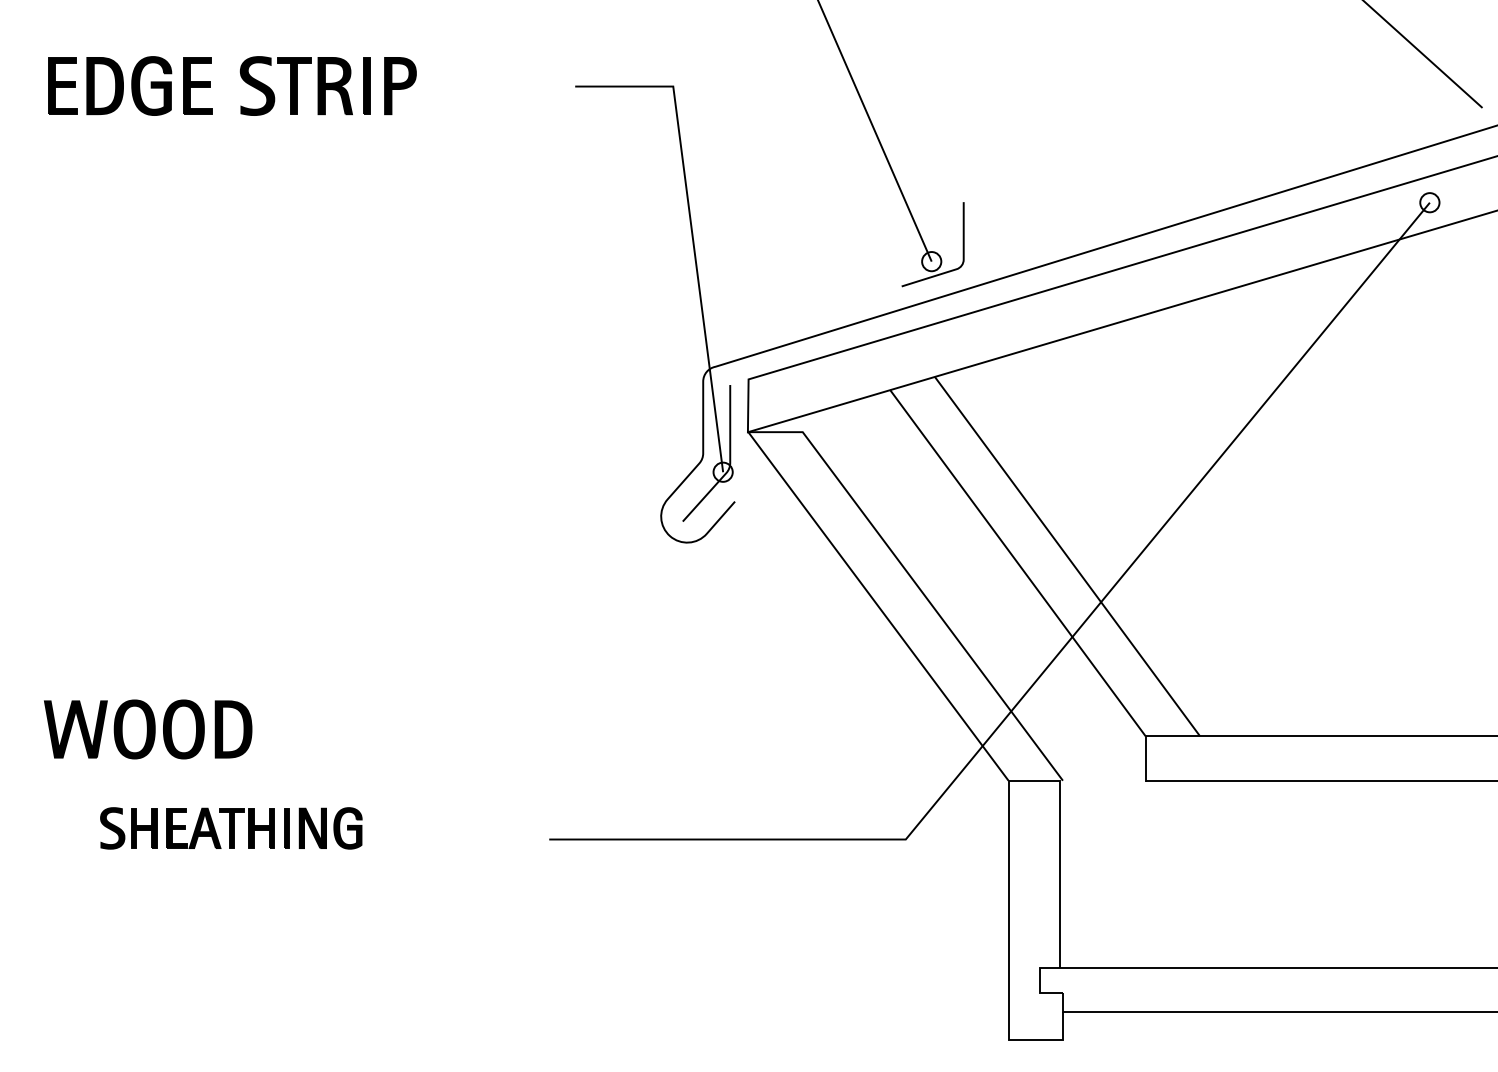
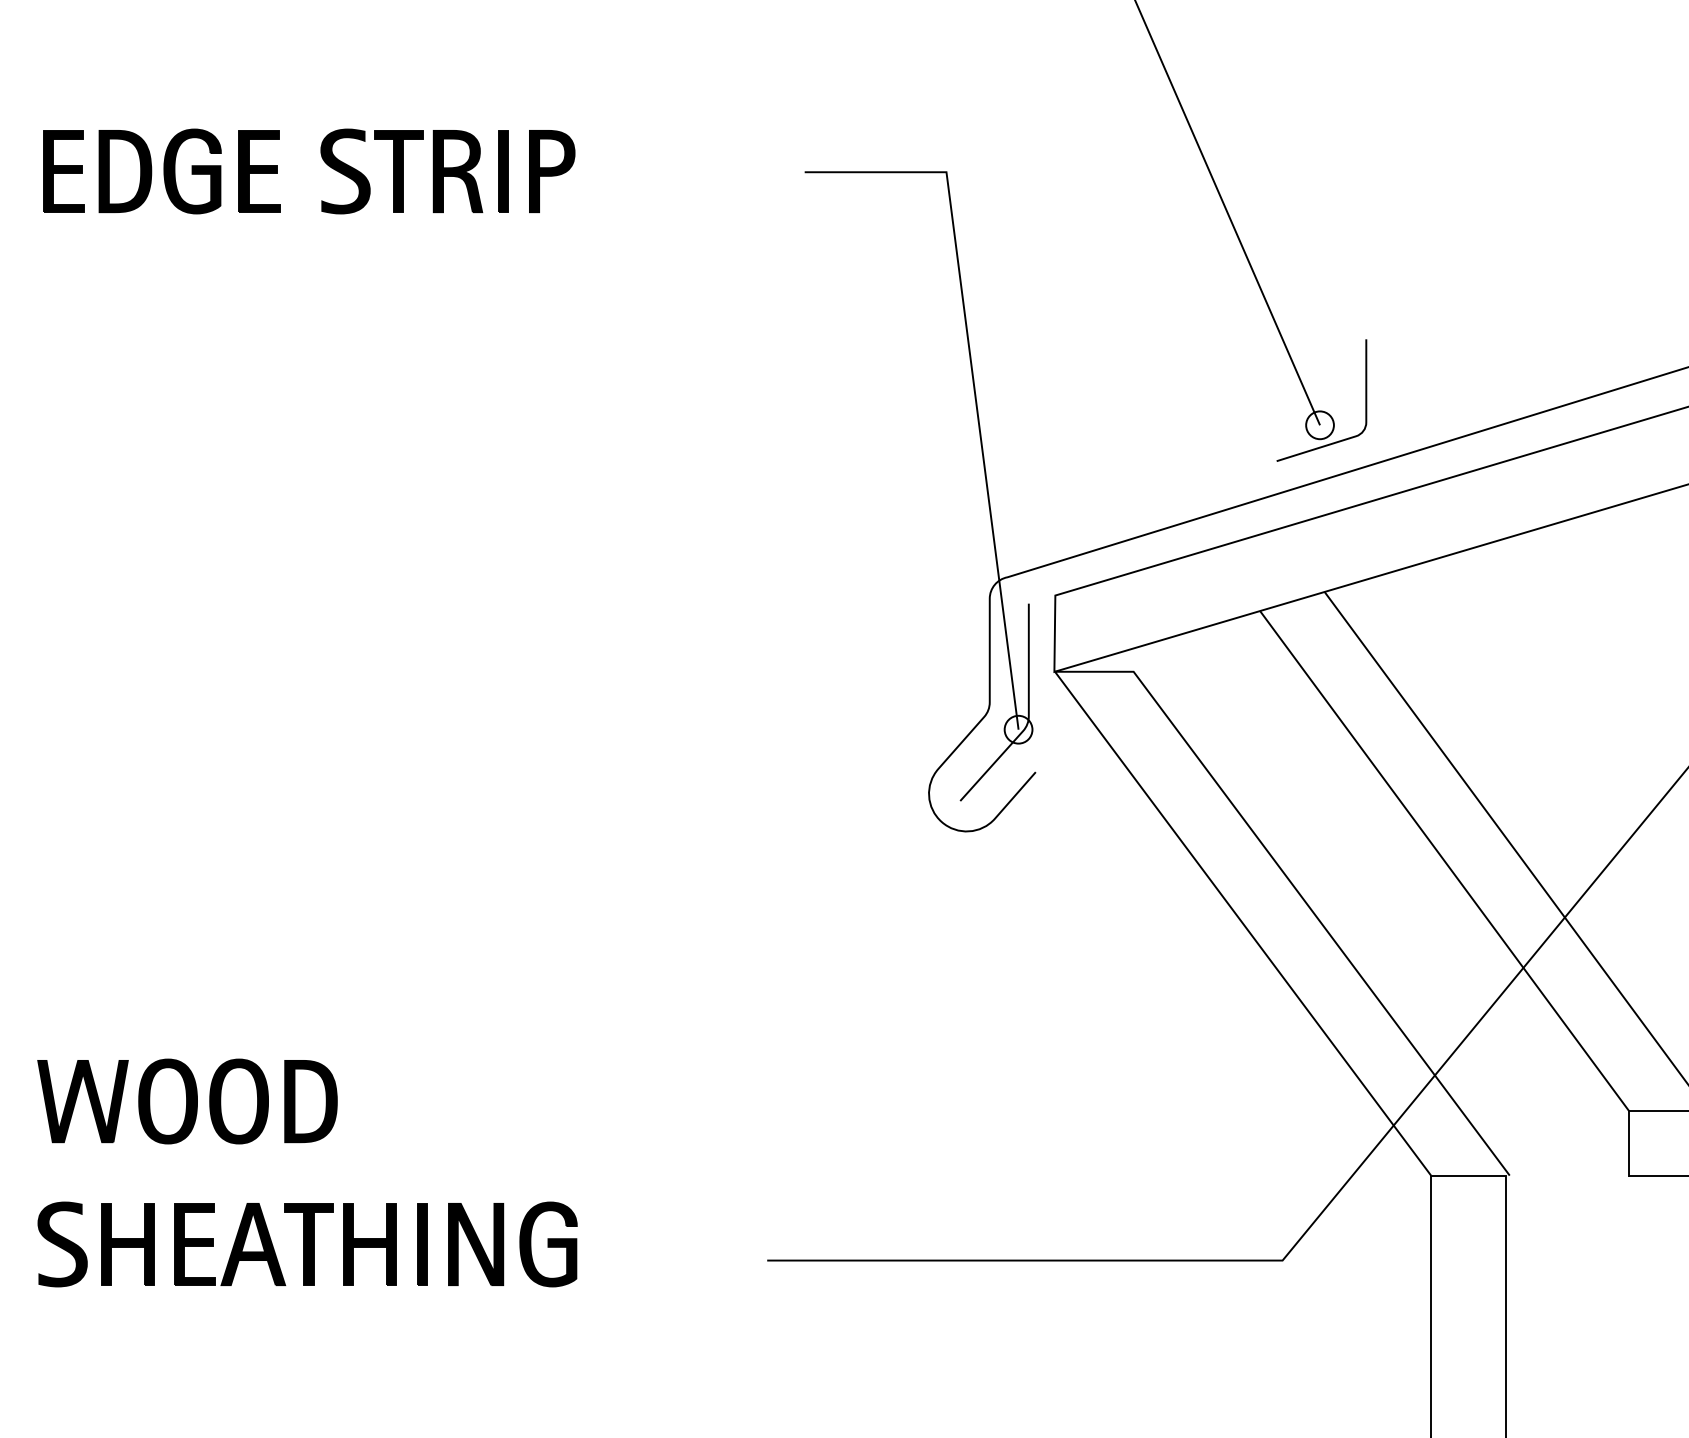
part: (231, 828) -> (307, 1244), size x1.43

